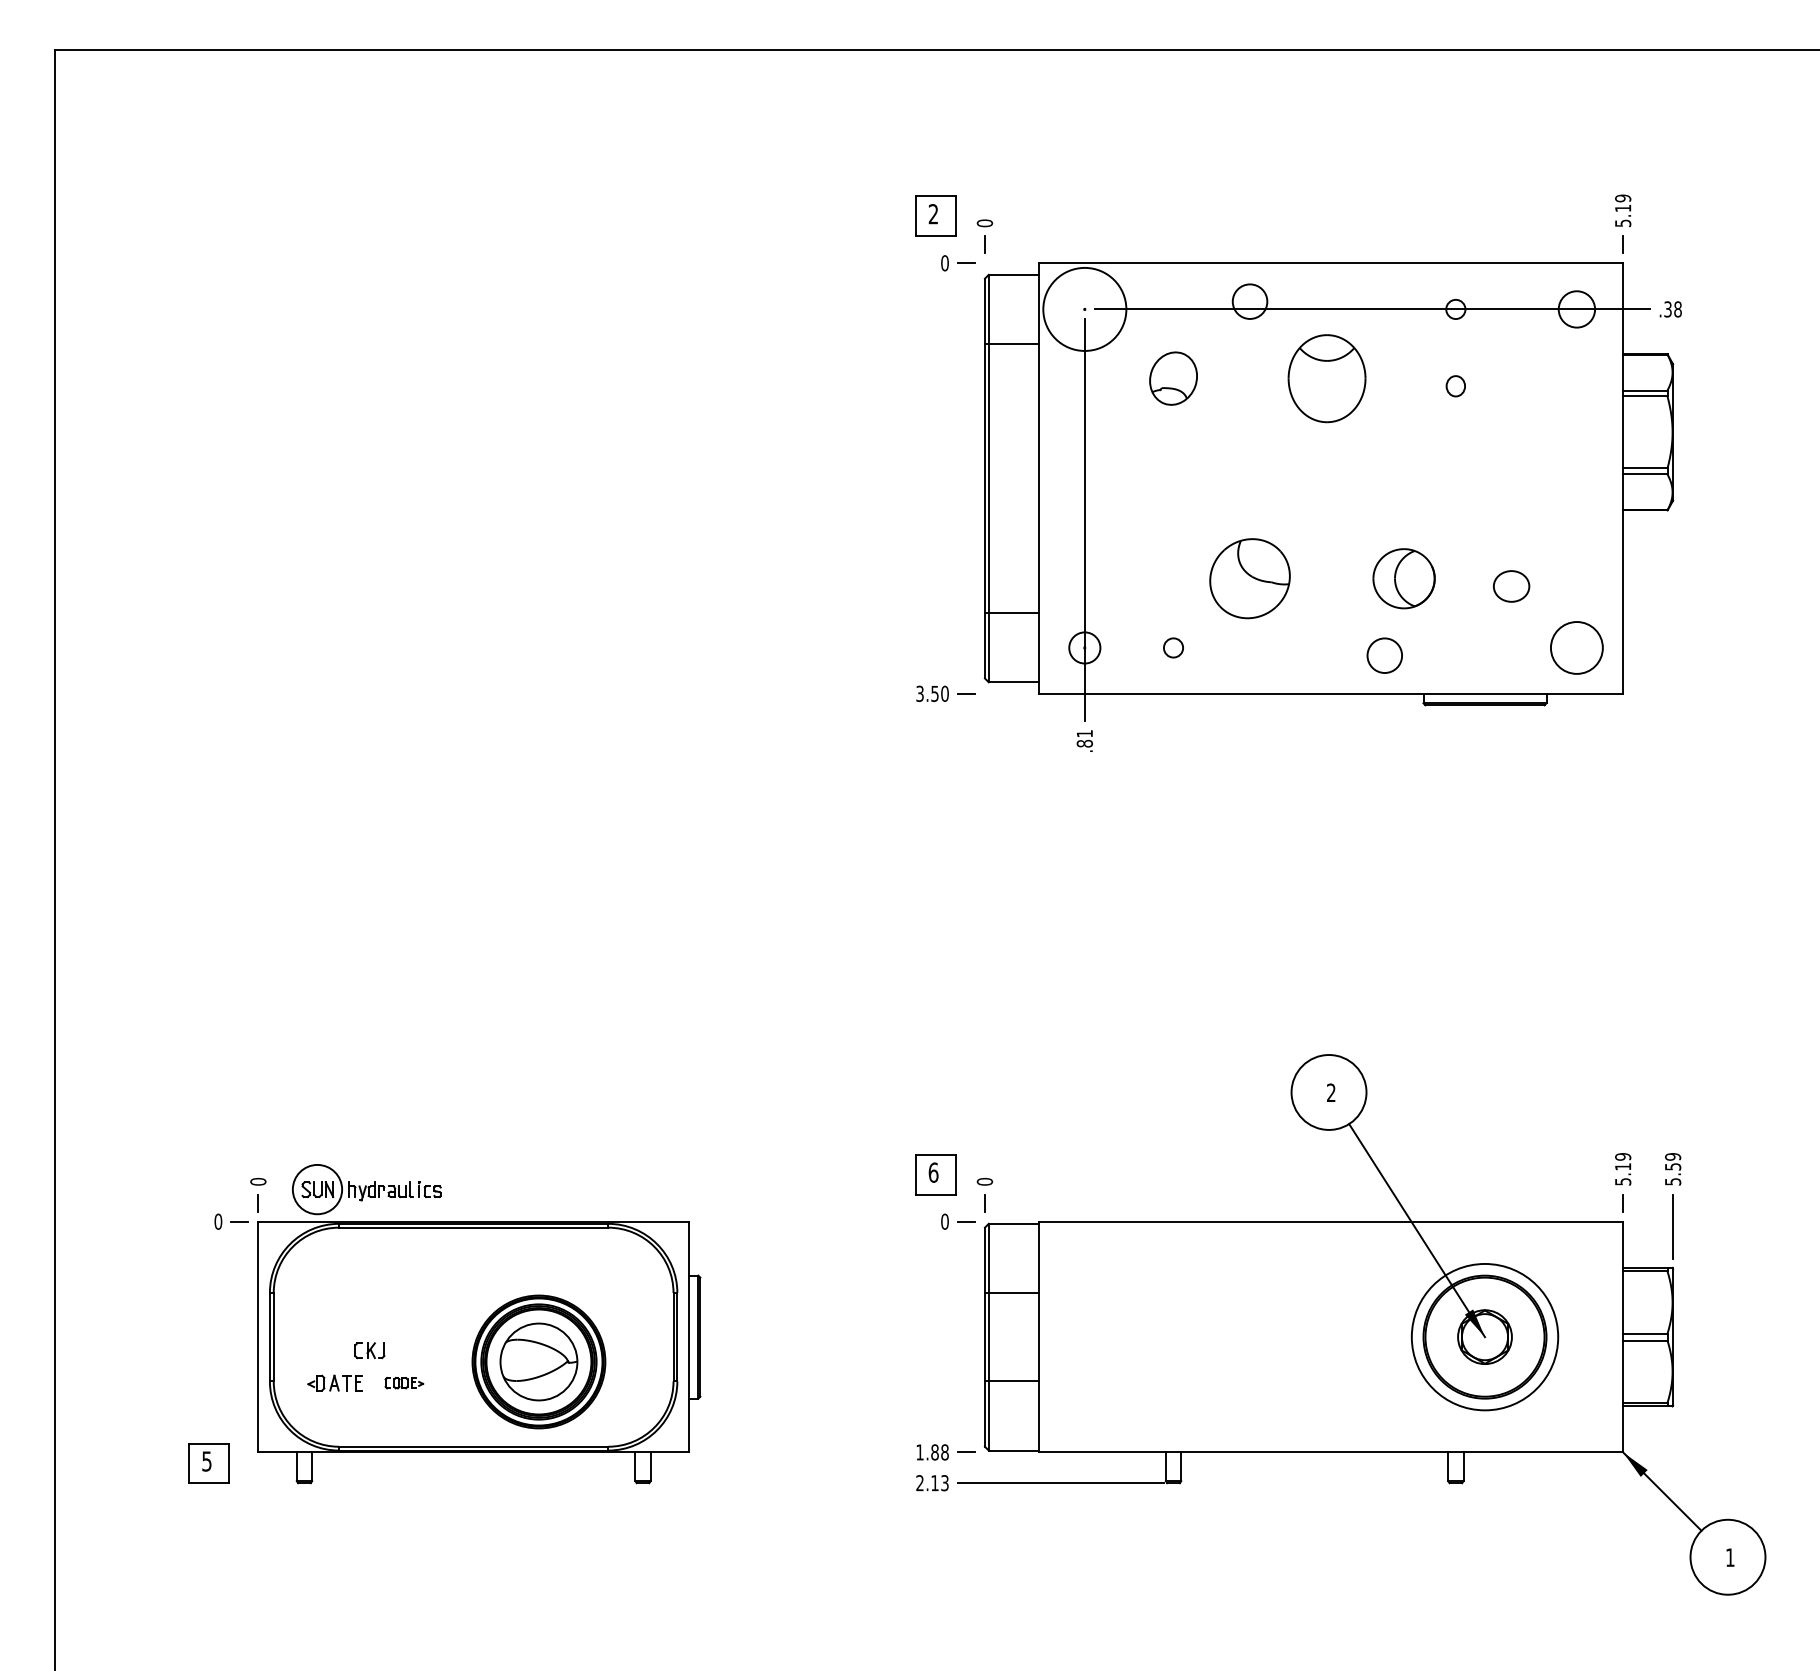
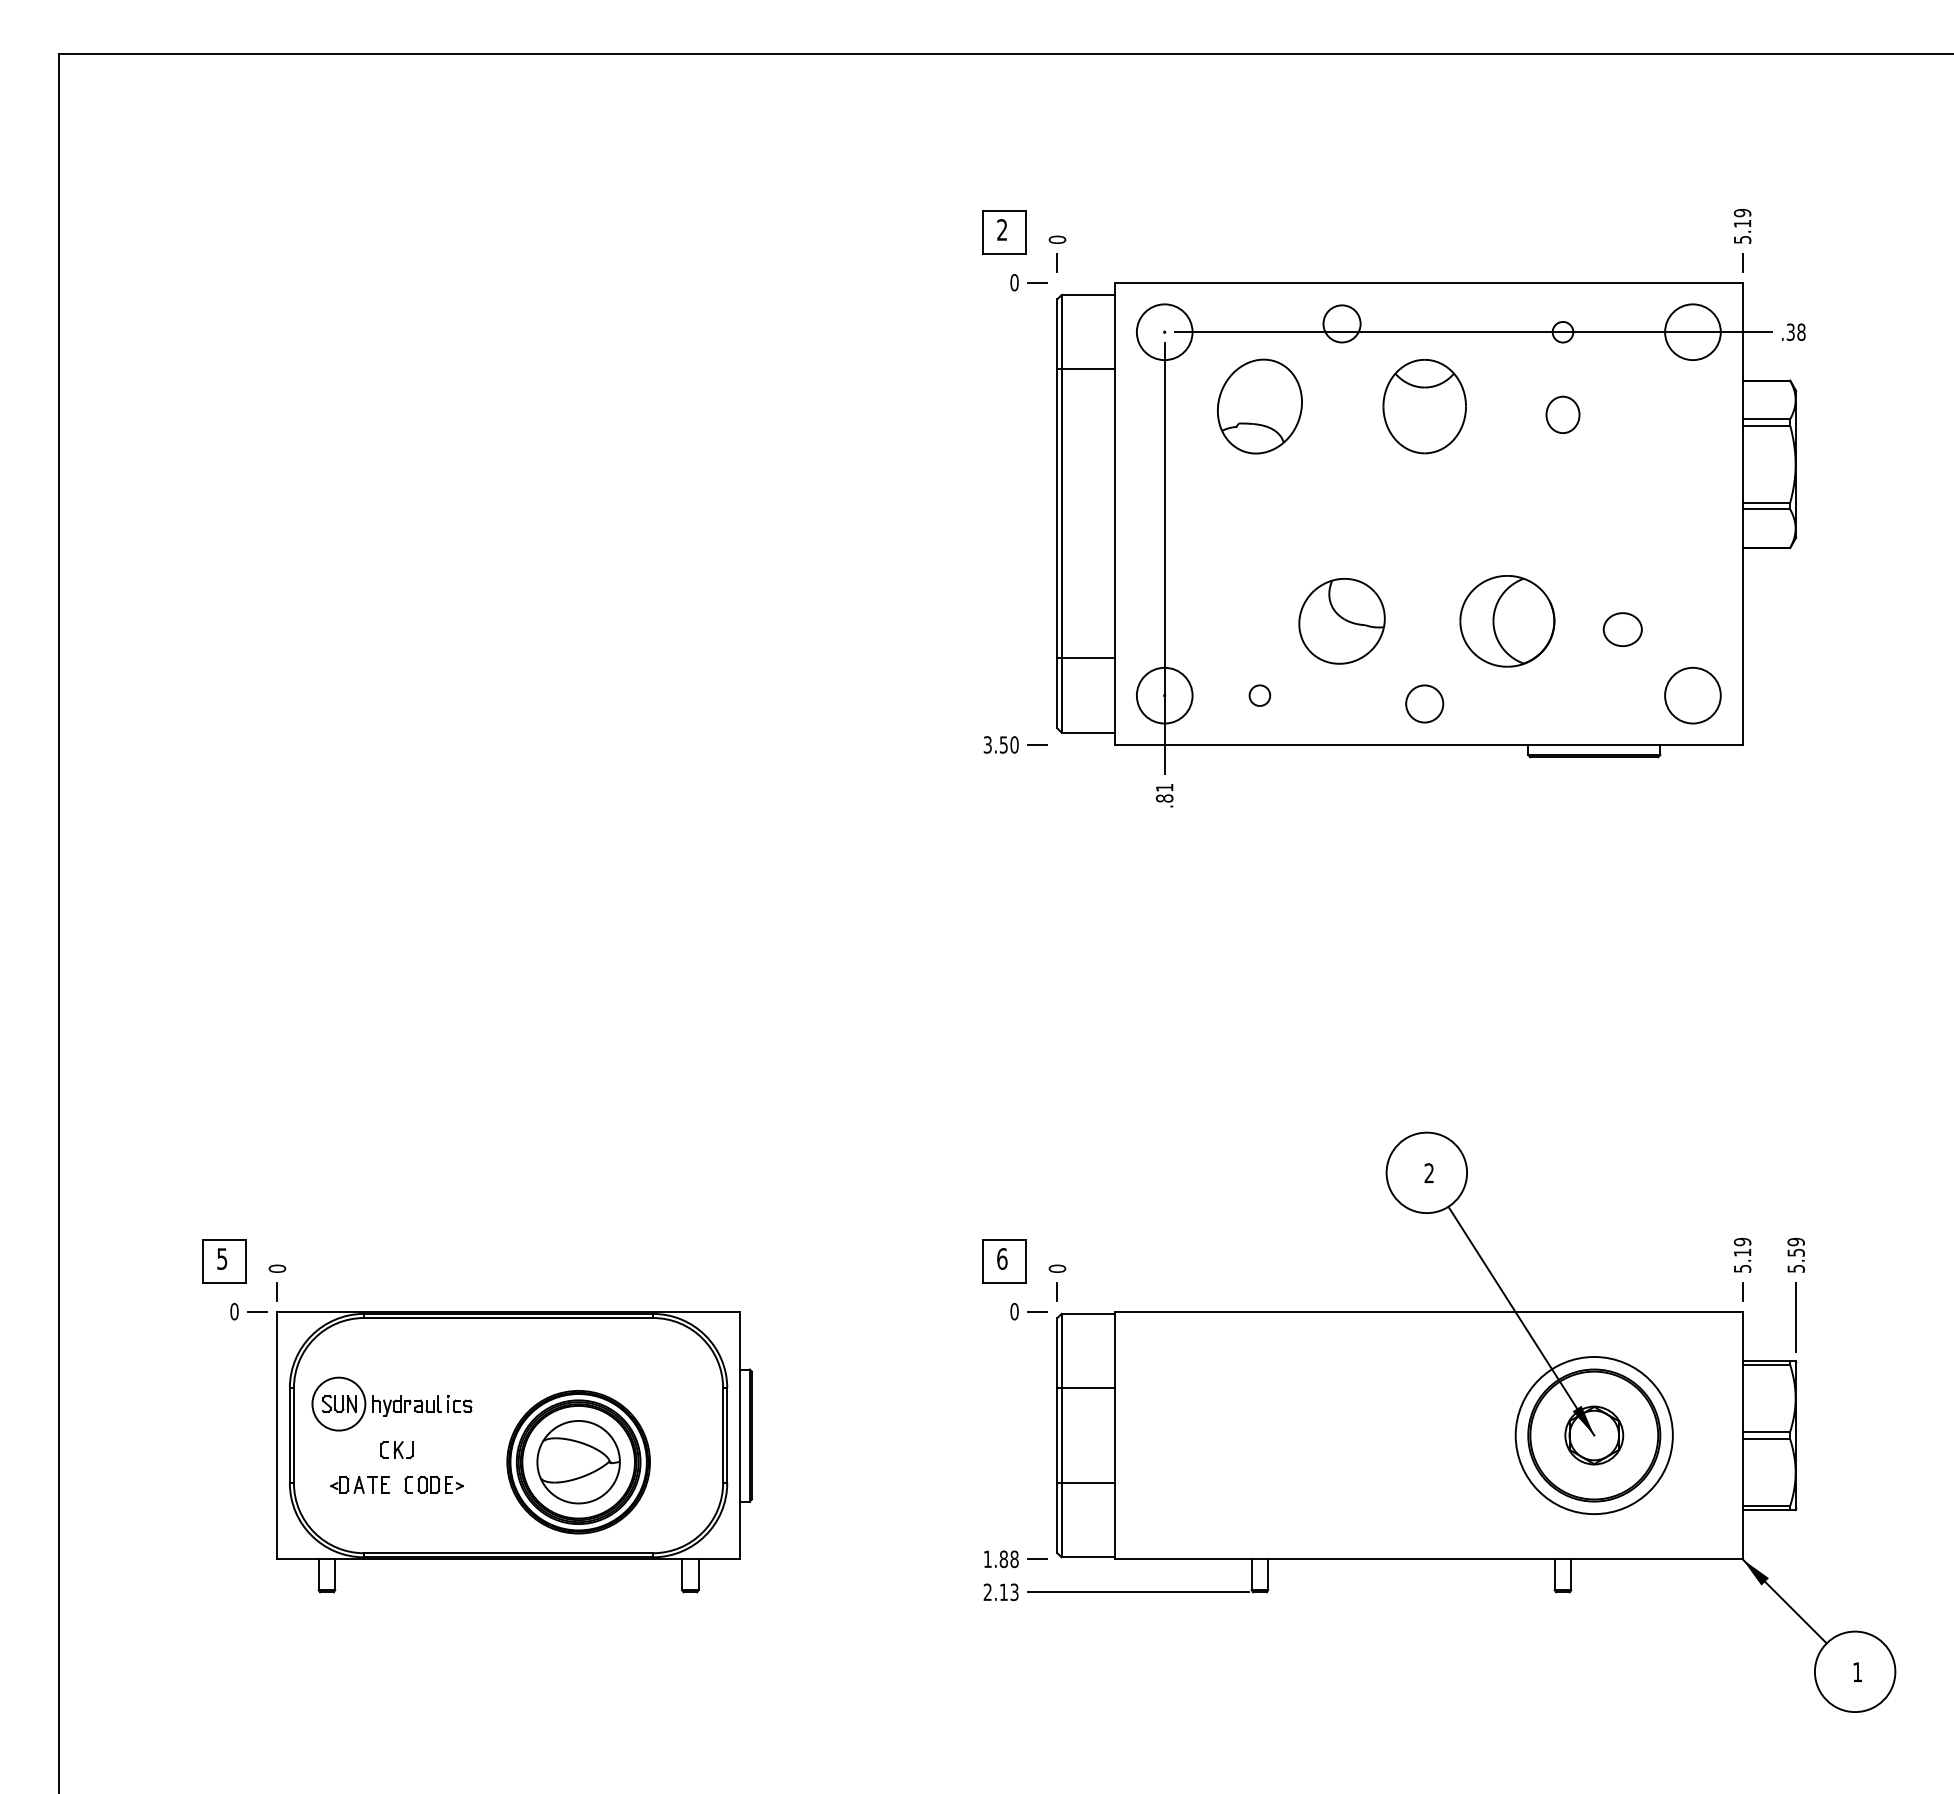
circle: (1084, 309) -> (1164, 332), size x0.62
circle: (1576, 309) -> (1692, 332), size x1.43
part: (1173, 378) -> (1259, 406), size x1.67
part: (1455, 386) -> (1562, 414), size x1.67
part: (1404, 578) -> (1507, 621), size x1.43
circle: (1084, 647) -> (1164, 695), size x1.67
circle: (1384, 655) -> (1424, 703), moved
part: (366, 1189) -> (391, 1403), moved
part: (403, 1382) -> (433, 1484), size x1.43
part: (209, 1463) -> (224, 1261), moved

